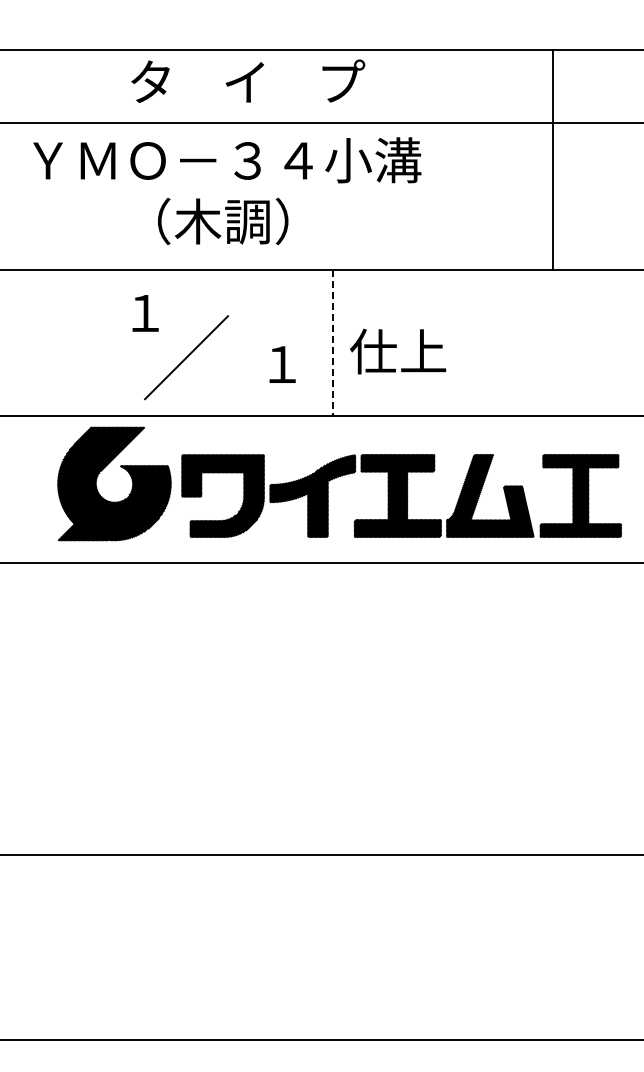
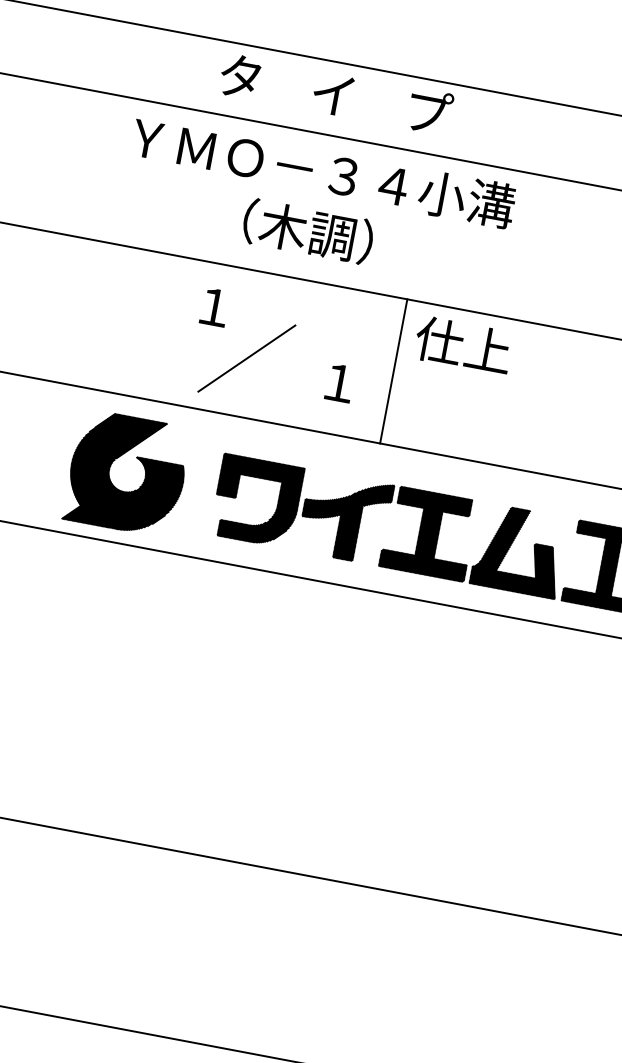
text: (248, 80) -> (336, 93), moved
line: (333, 343) -> (393, 371), dashed -> solid
text: (398, 351) -> (464, 345), moved
part: (122, 468) -> (138, 459), moved

